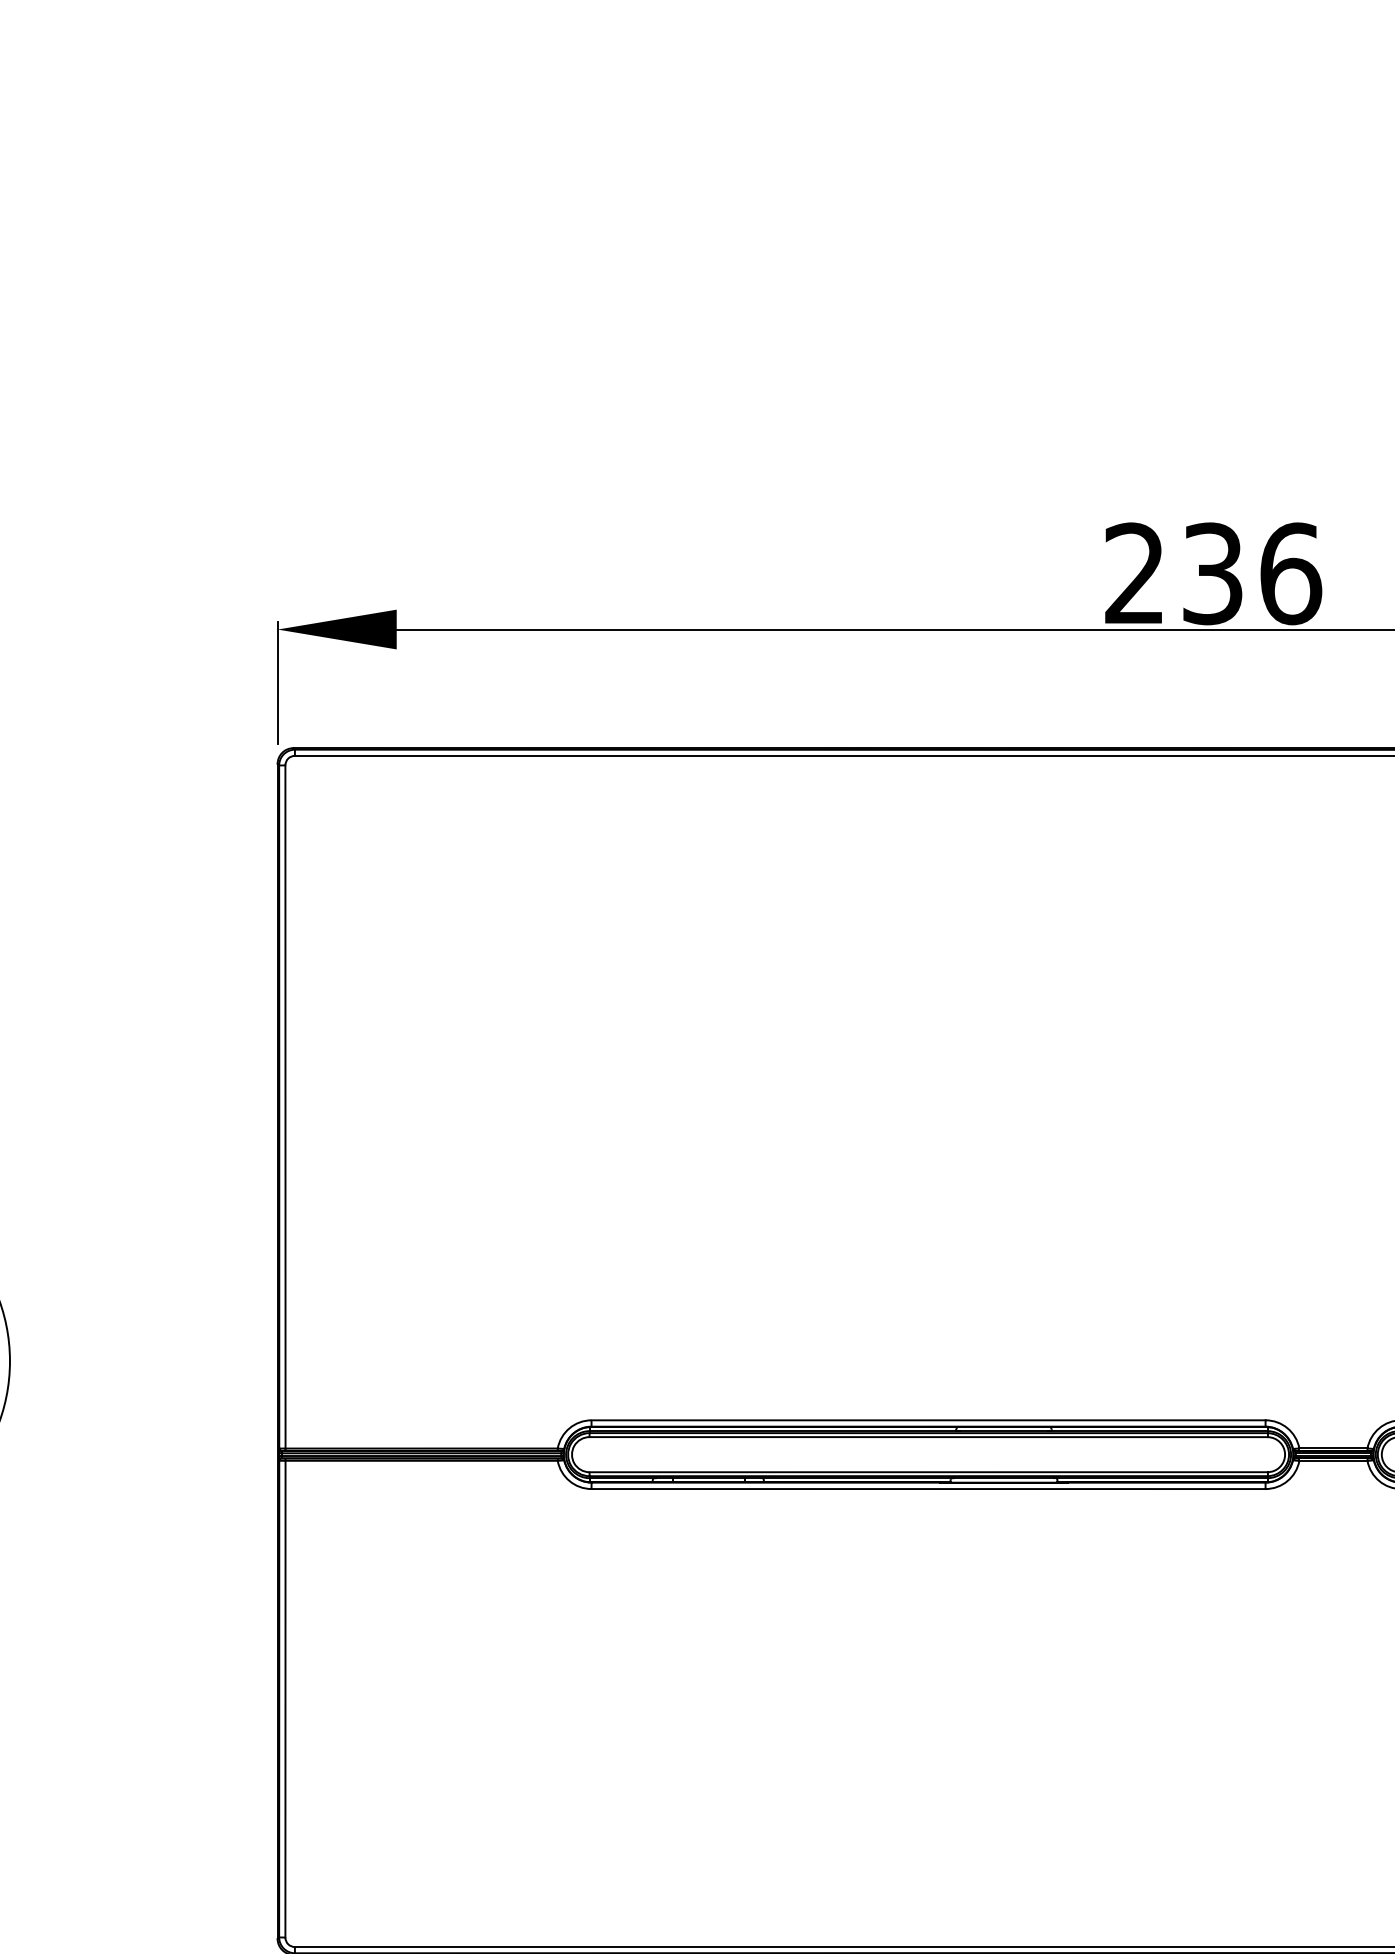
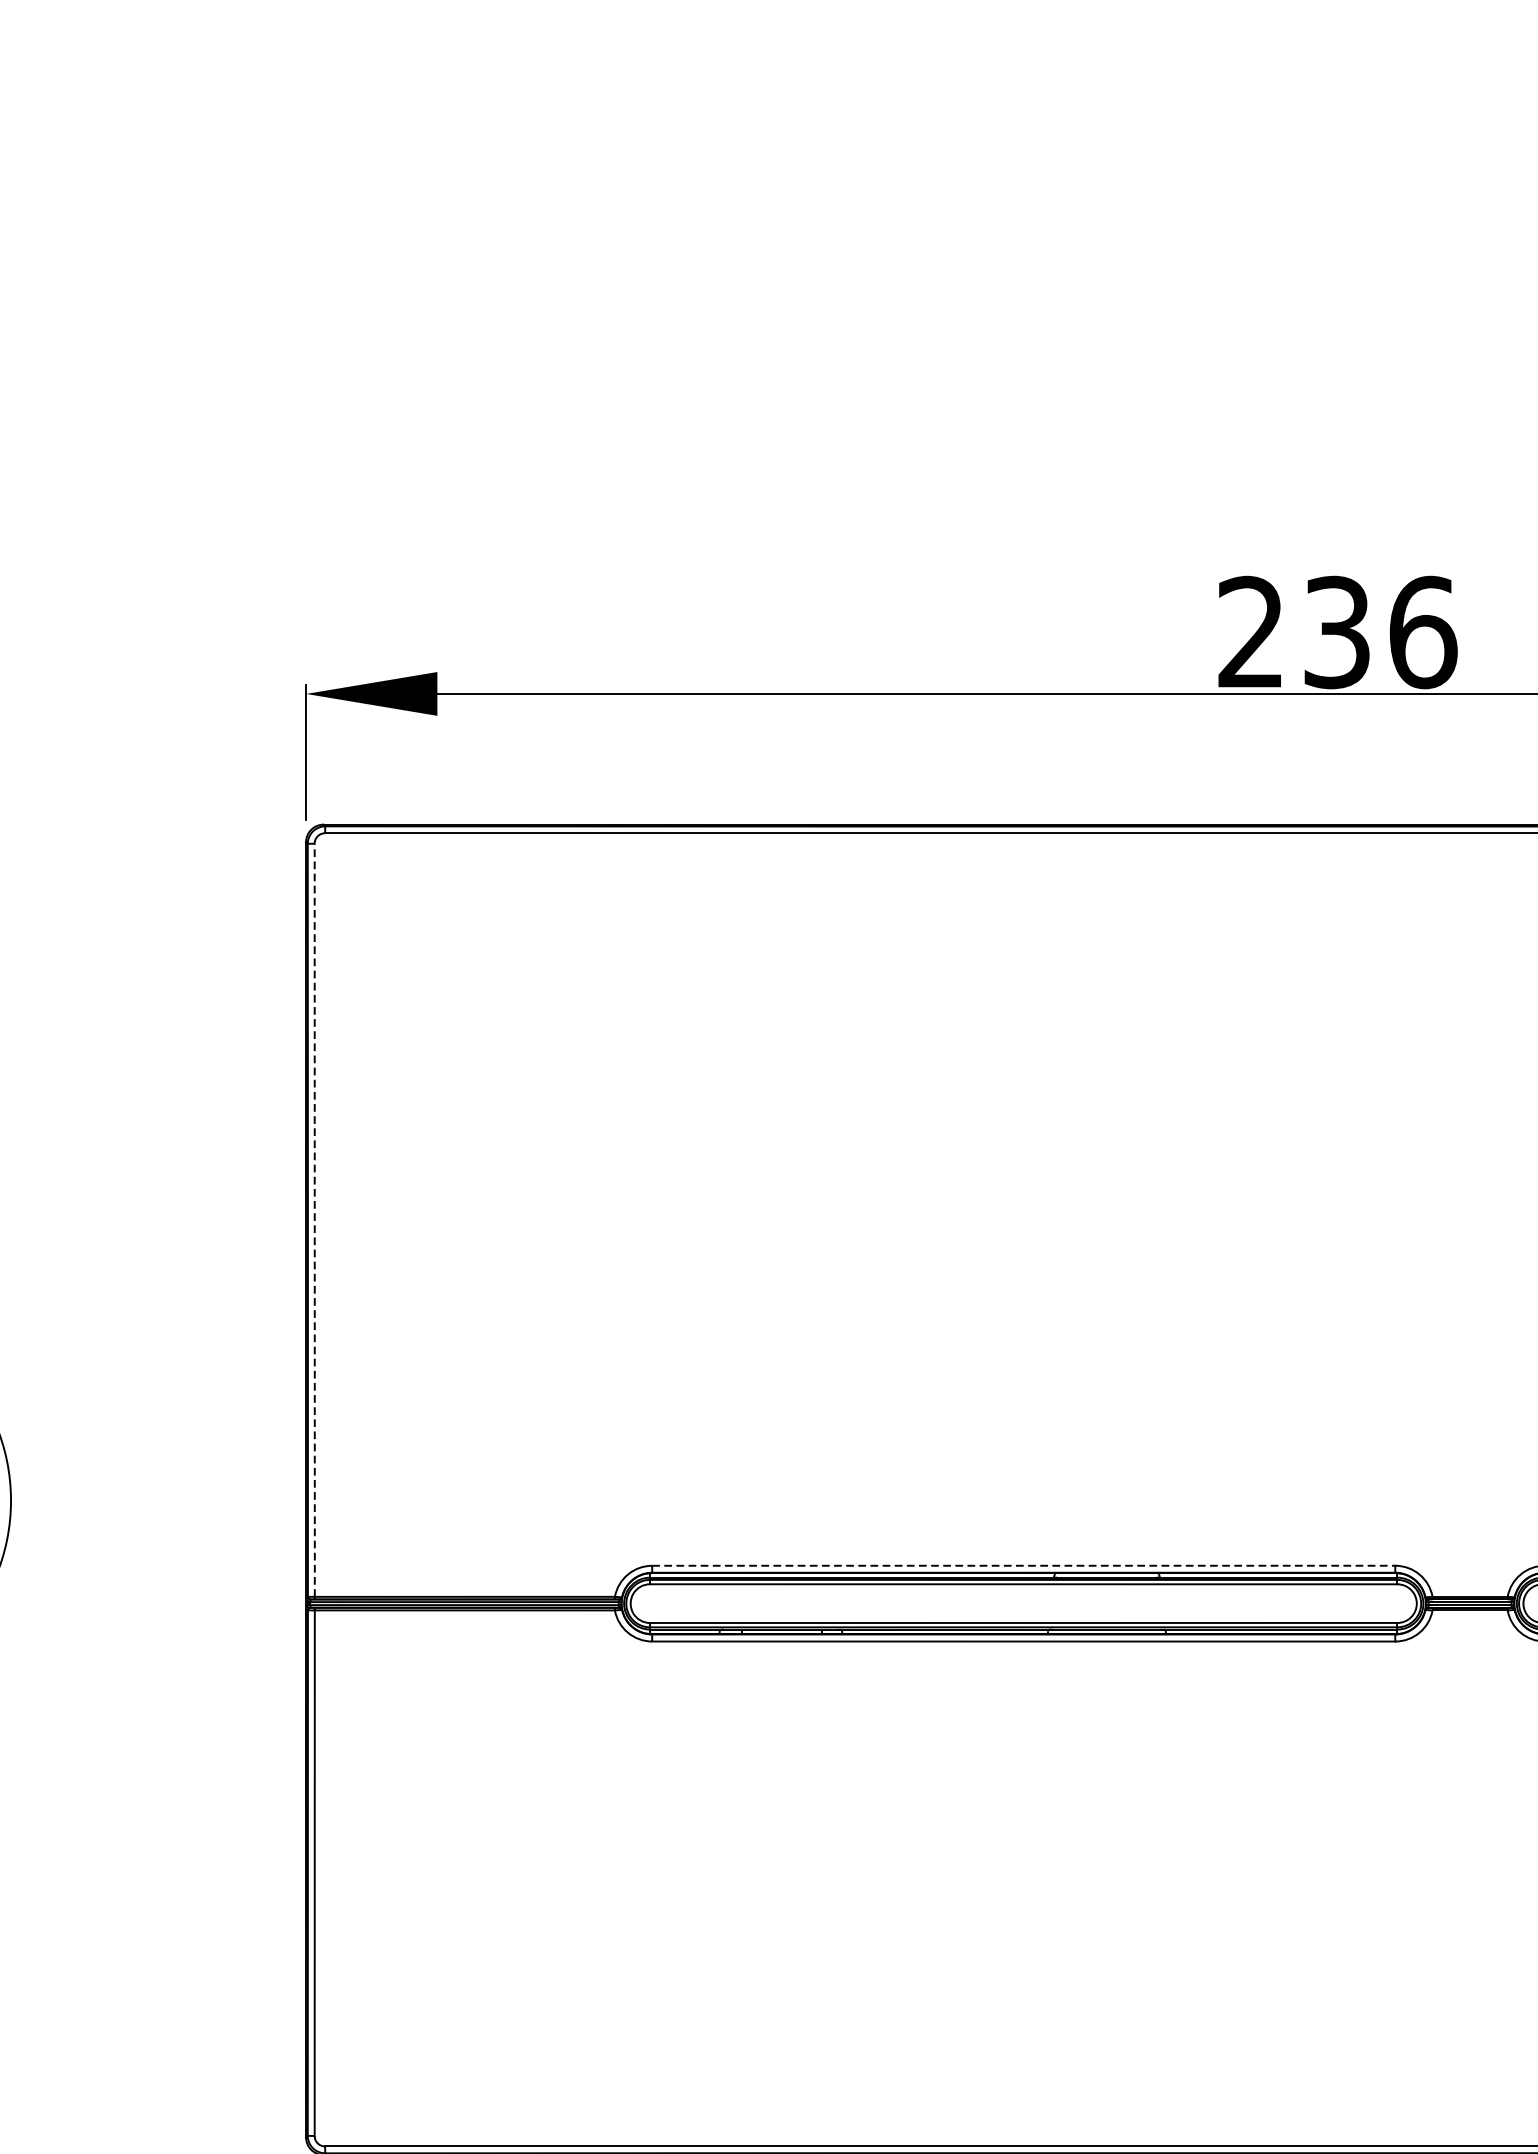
line: (285, 1106) -> (314, 1219), solid -> dashed
line: (929, 1420) -> (1024, 1565), solid -> dashed

